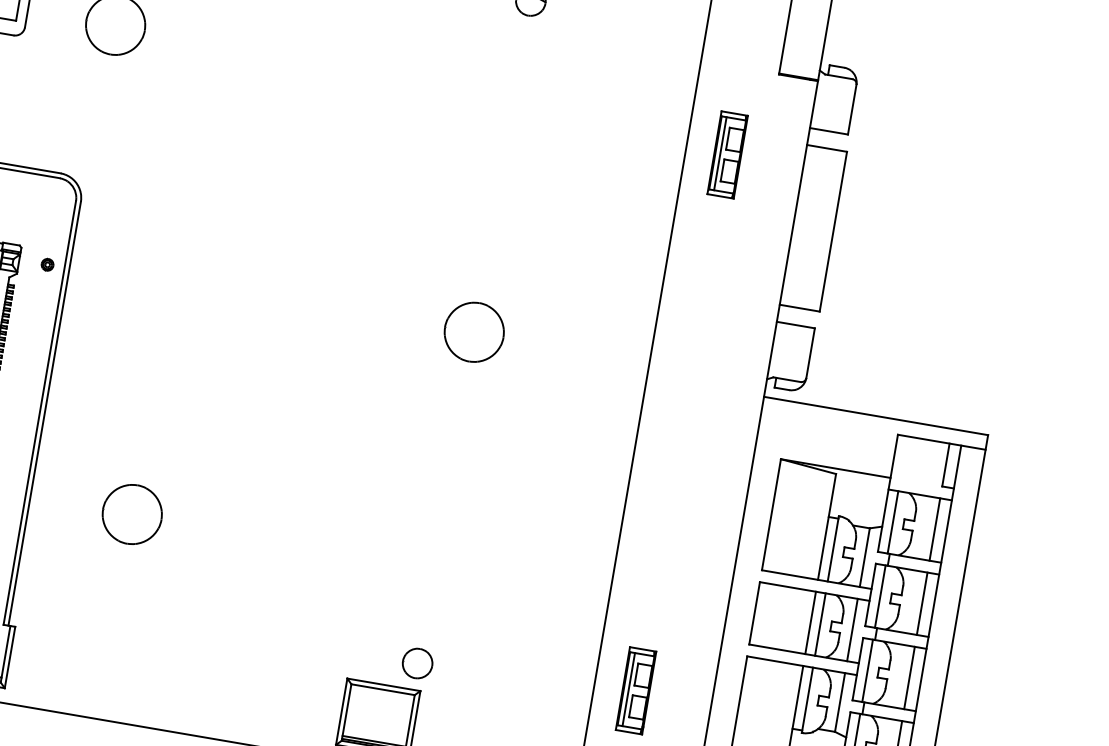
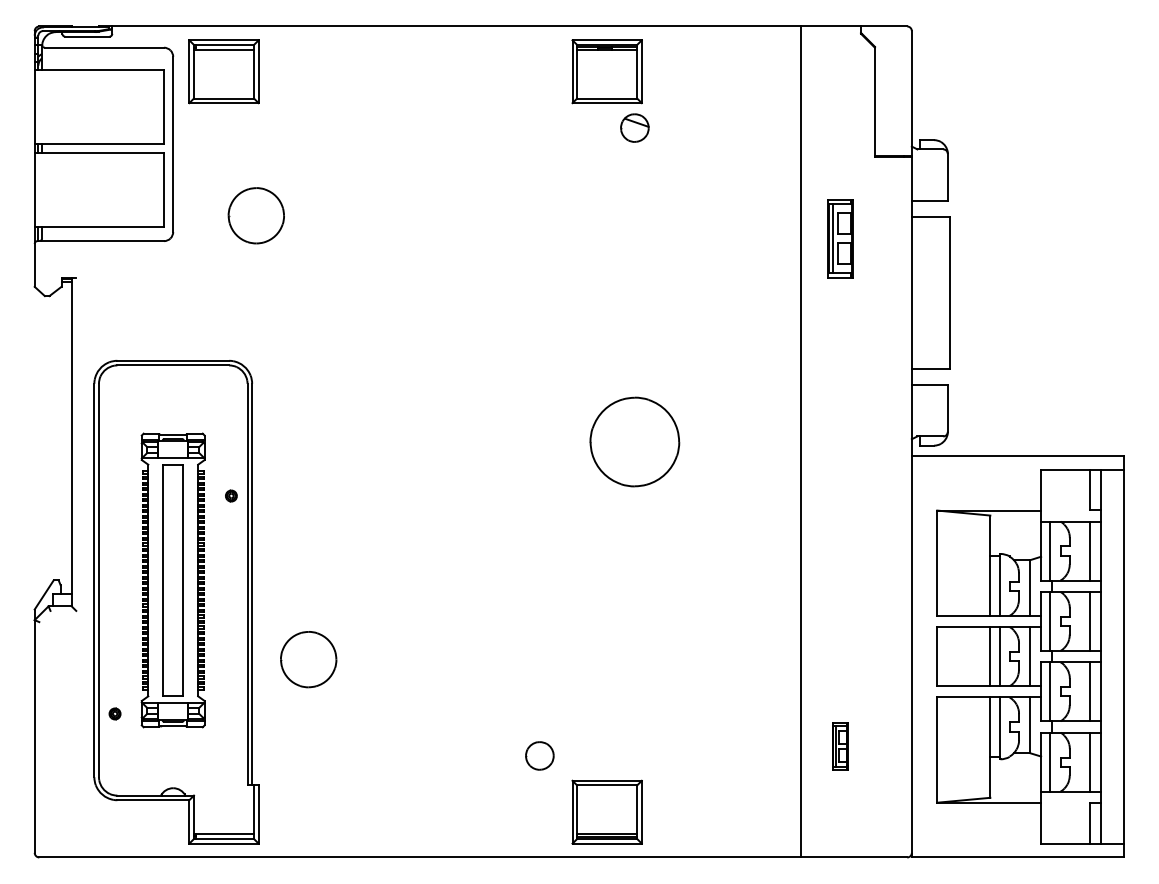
part: (47, 264) -> (231, 495), moved
part: (473, 331) -> (634, 441), size x1.6
part: (132, 514) -> (308, 659), moved
part: (417, 663) -> (539, 755), moved
part: (636, 690) -> (840, 746), size x0.6

